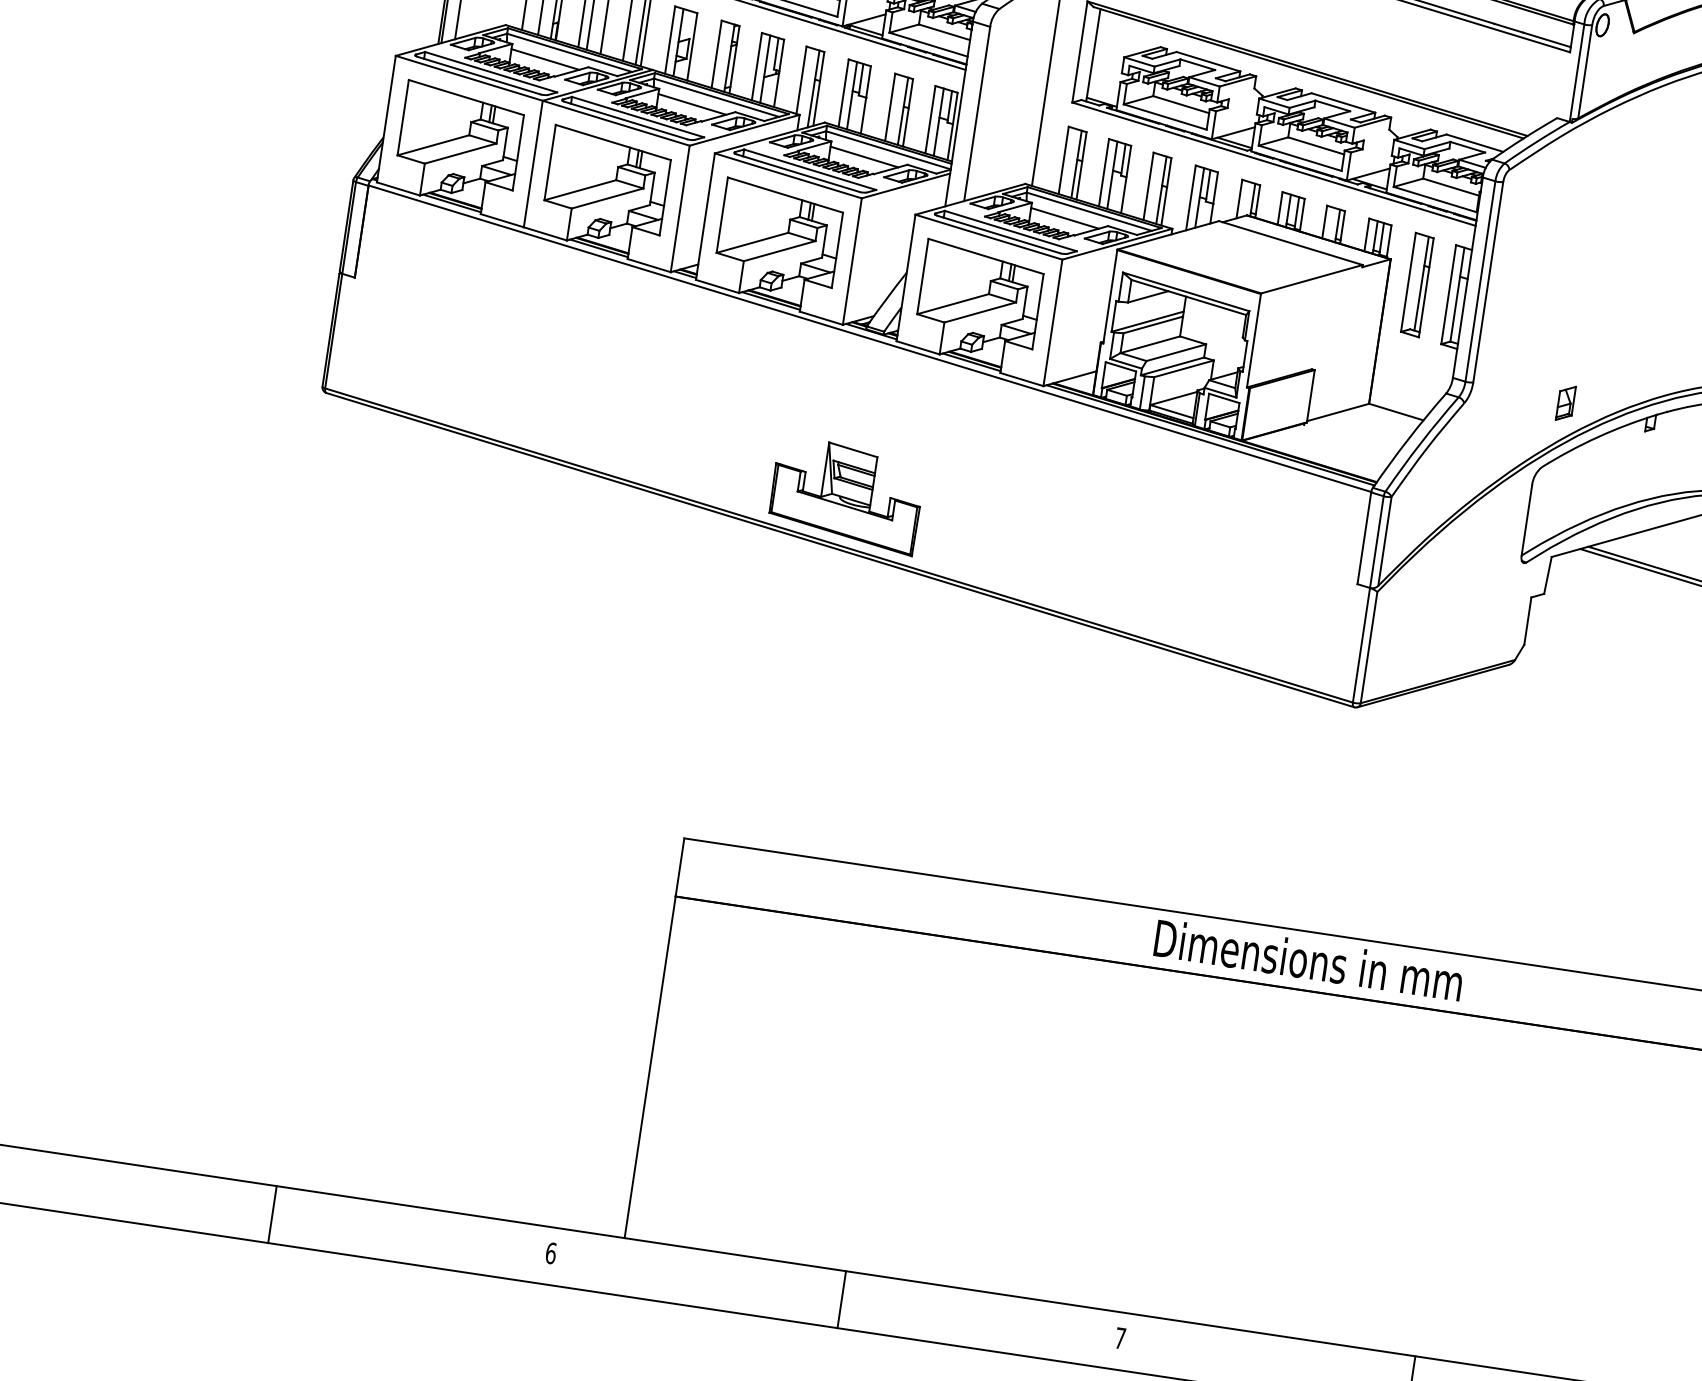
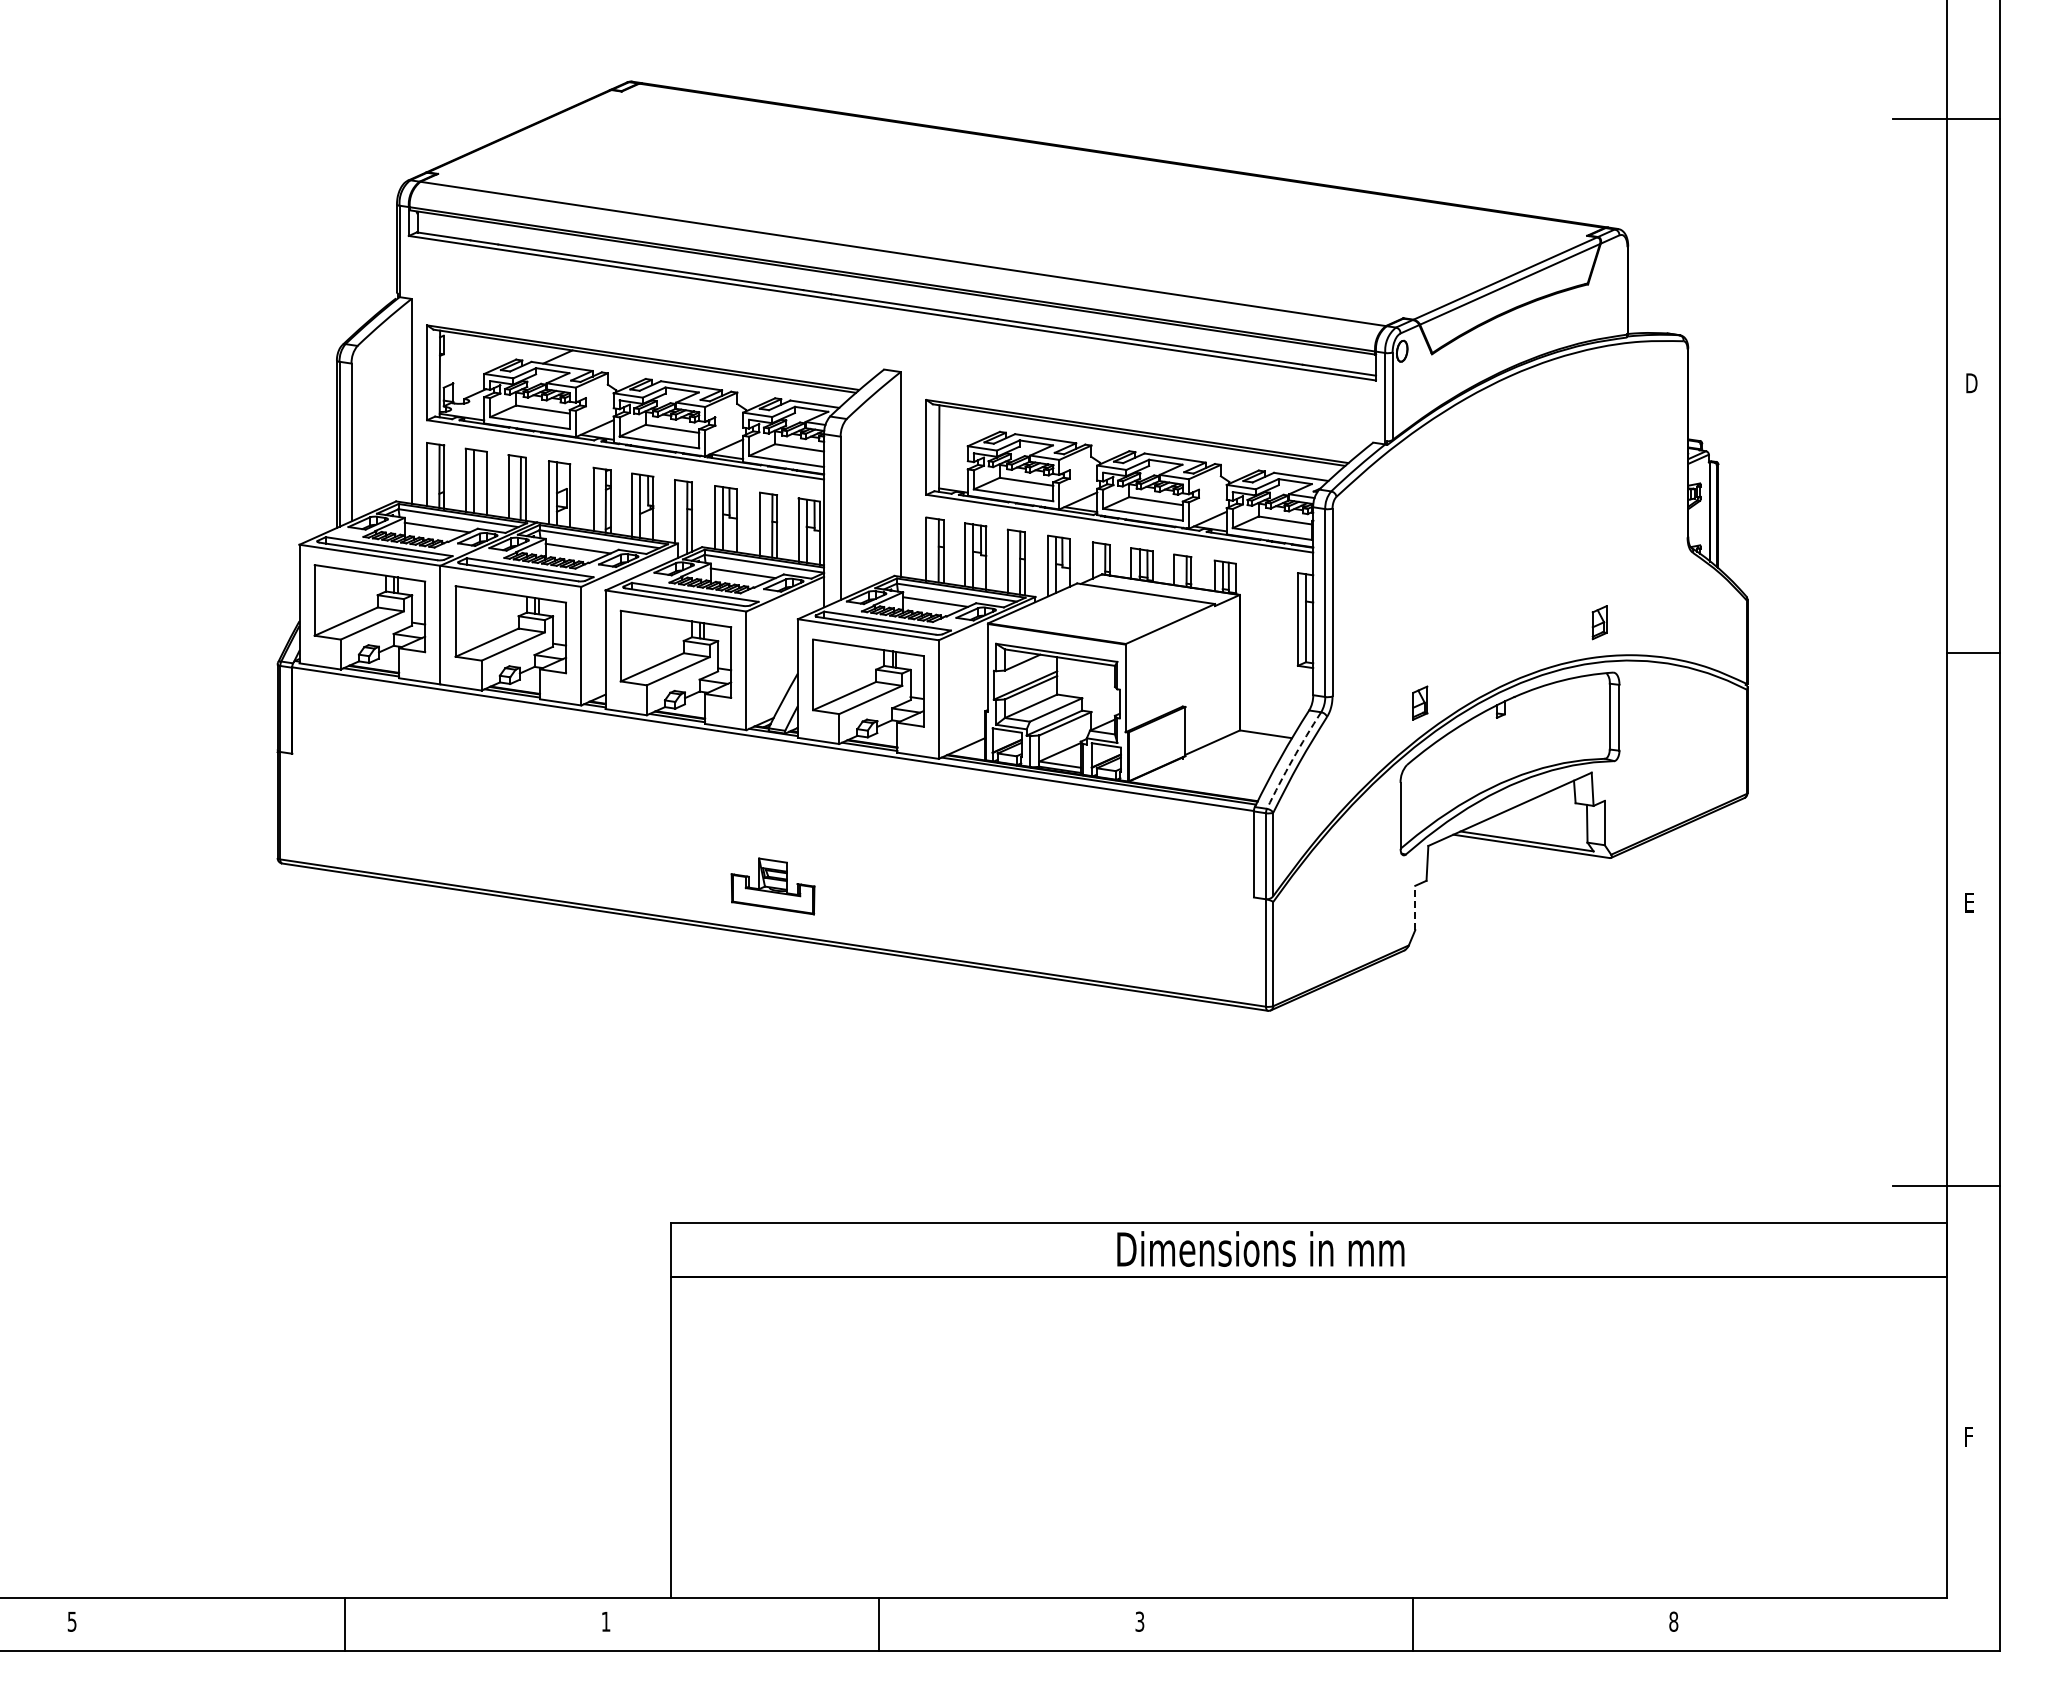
part: (1417, 284) -> (1267, 614), removed
arc: (1420, 443) -> (1292, 759), solid -> dashed
part: (845, 495) -> (772, 886), size x0.6
line: (1528, 620) -> (1415, 907), solid -> dashed
text: (550, 1252) -> (605, 1621), 6 -> 1
text: (1120, 1338) -> (1139, 1621), 7 -> 3

